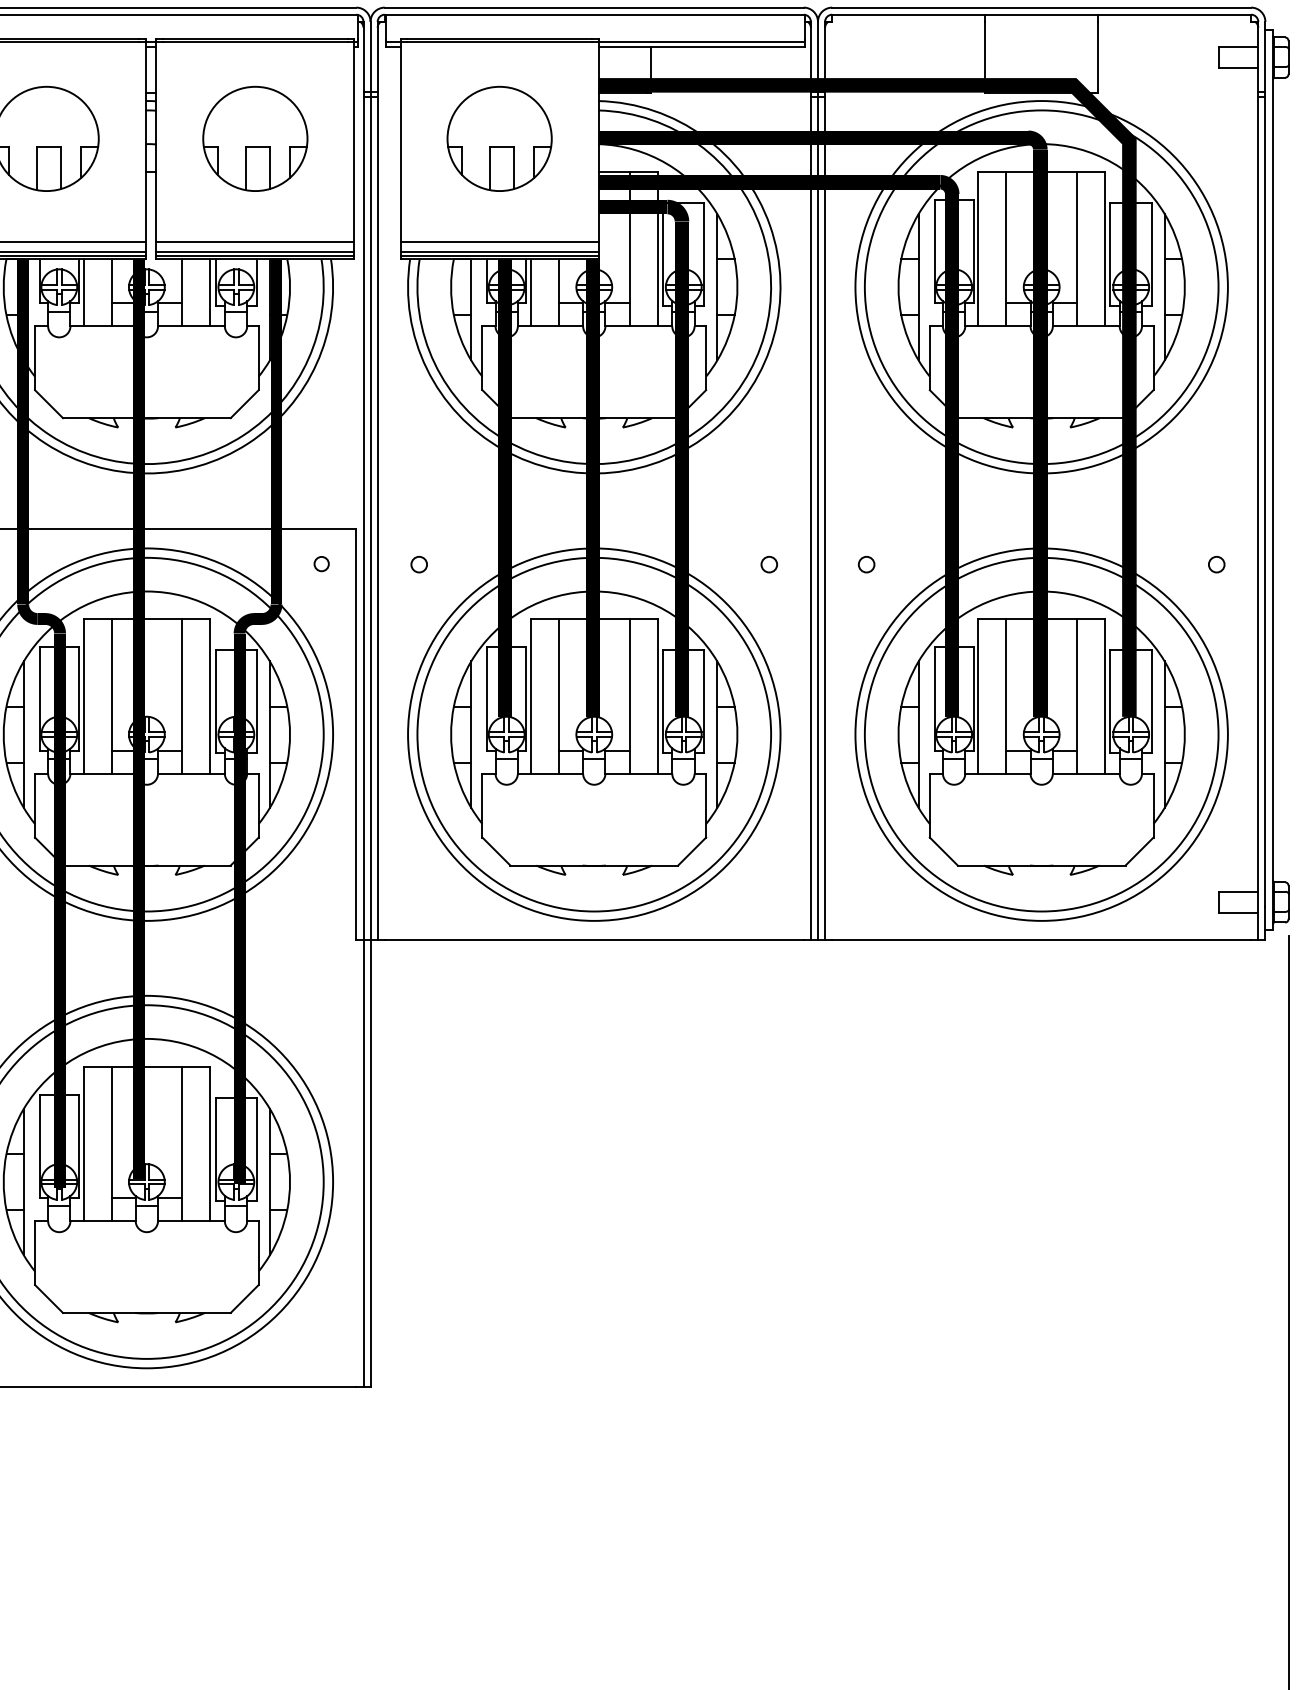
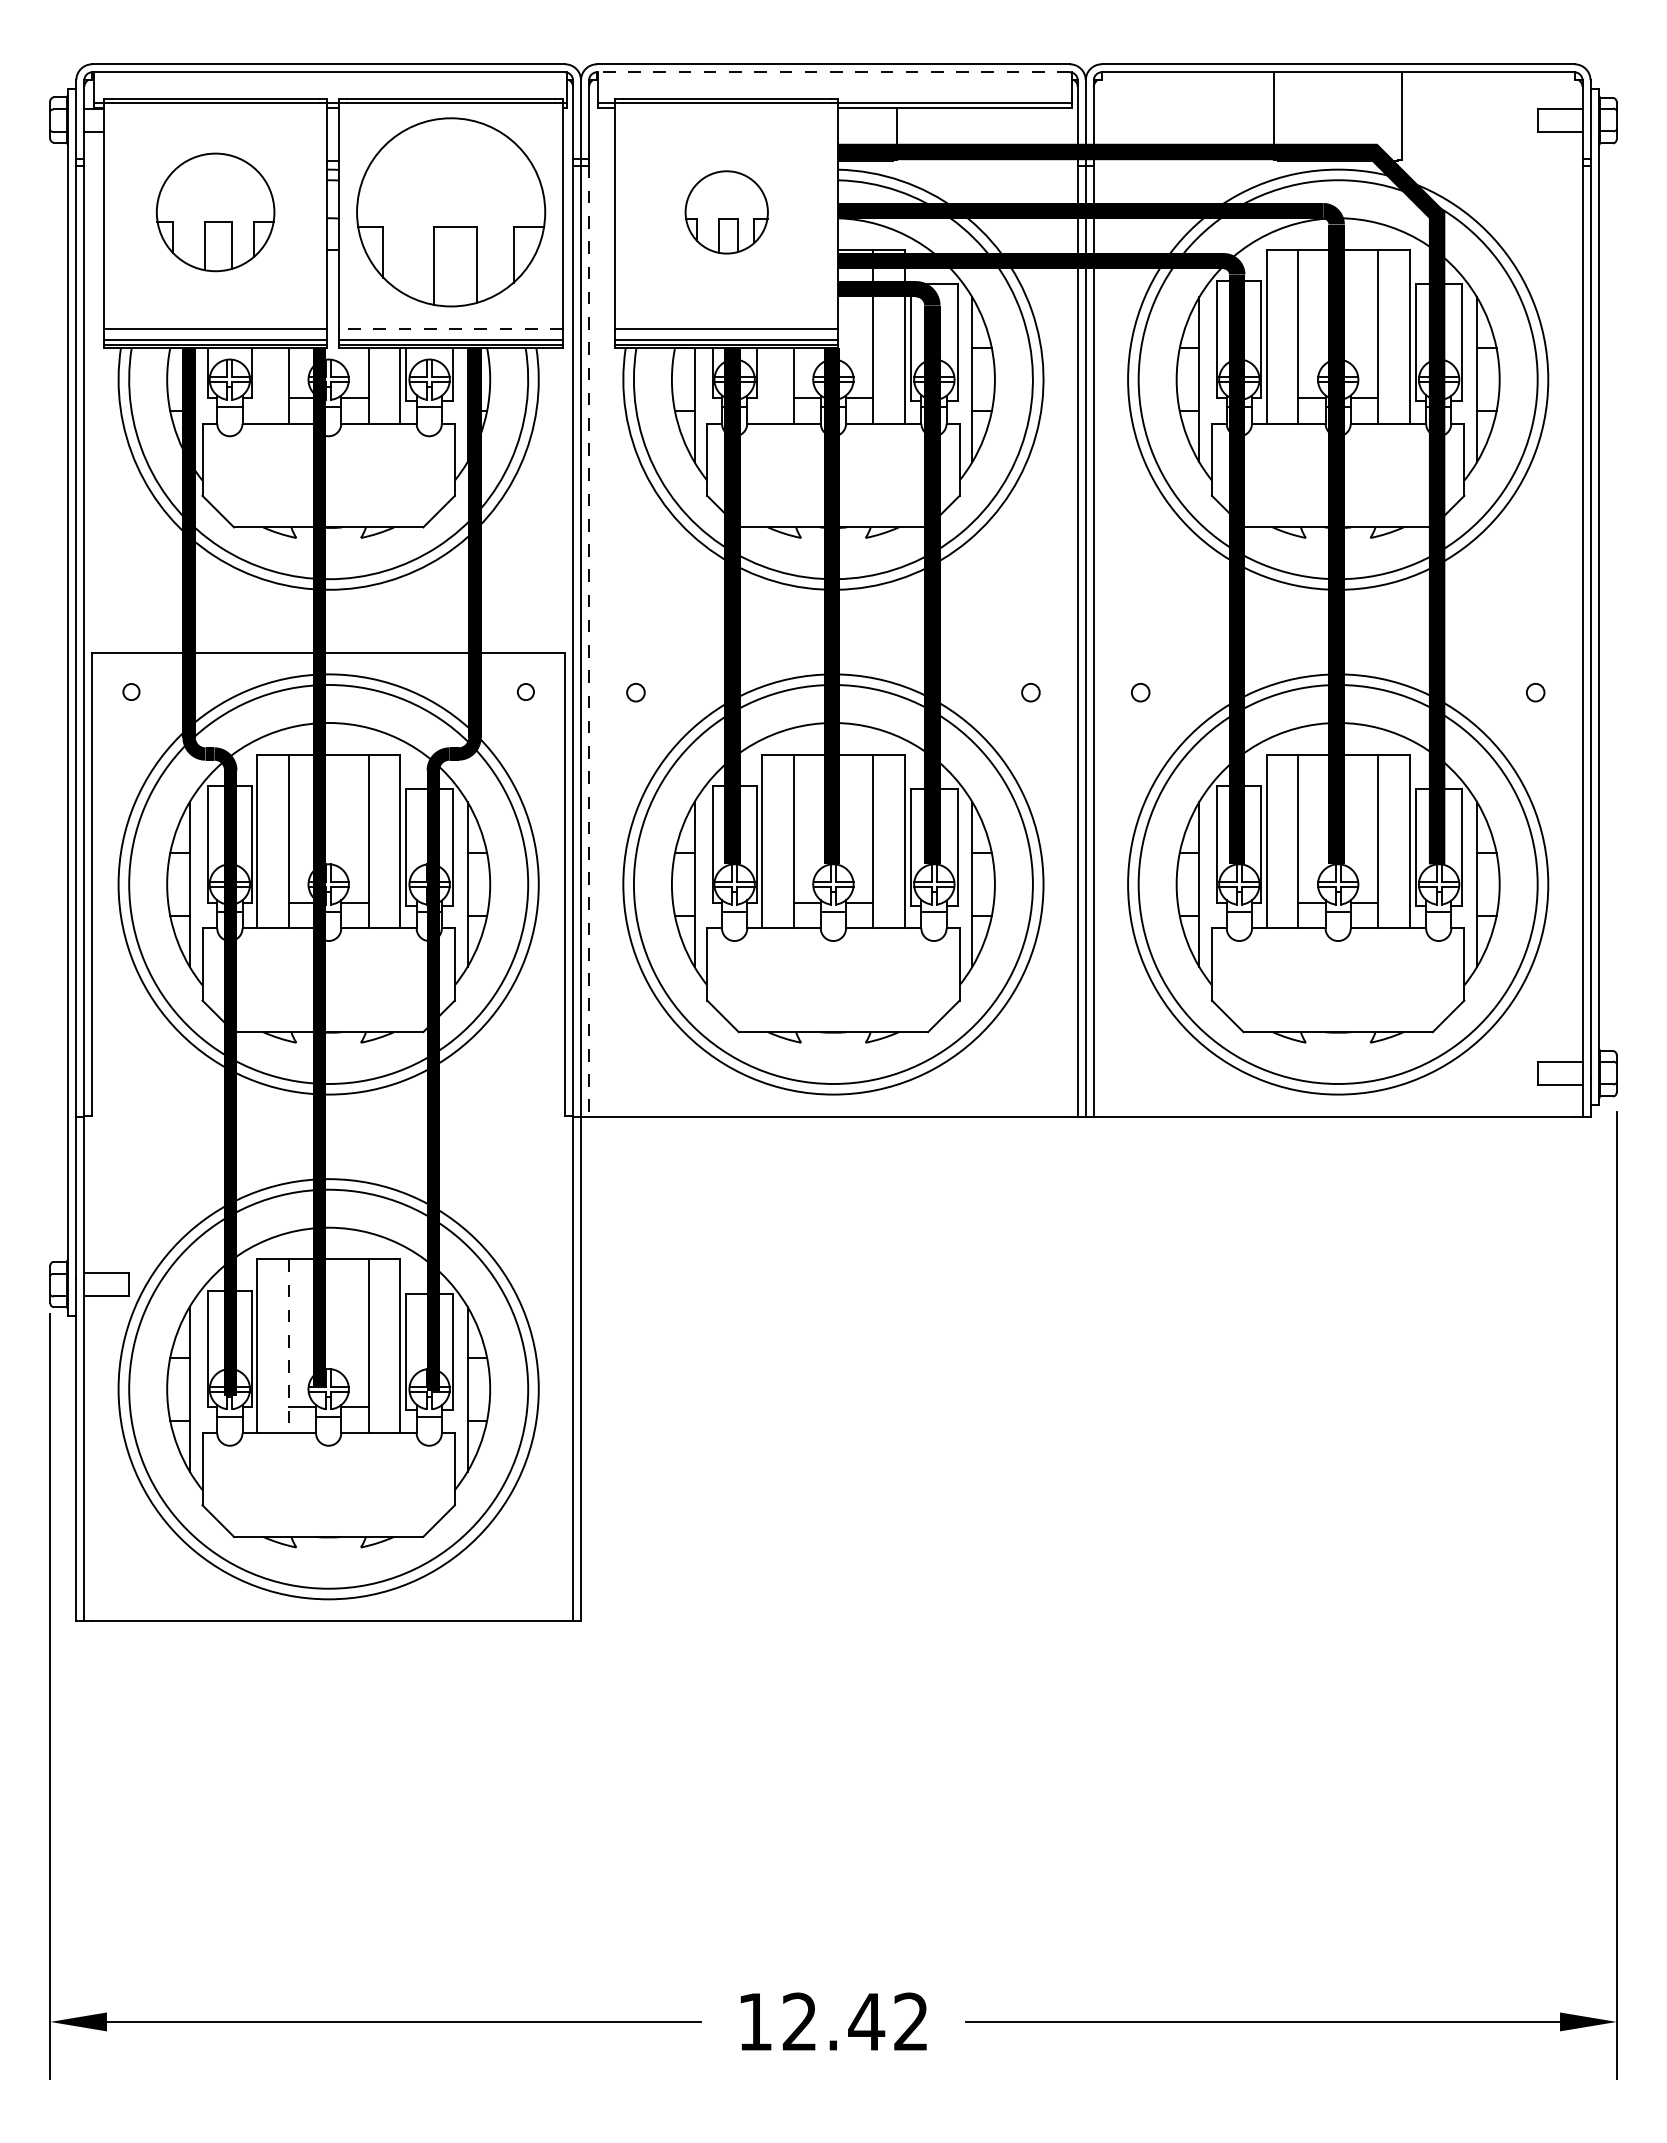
line: (593, 14) -> (832, 72), solid -> dashed
part: (254, 139) -> (450, 212), size x1.6
part: (499, 139) -> (726, 212), size x0.7
line: (255, 242) -> (451, 329), solid -> dashed
line: (83, 292) -> (257, 385), removed
line: (531, 292) -> (762, 385), removed
line: (378, 519) -> (589, 641), solid -> dashed
line: (111, 1144) -> (288, 1346), solid -> dashed

